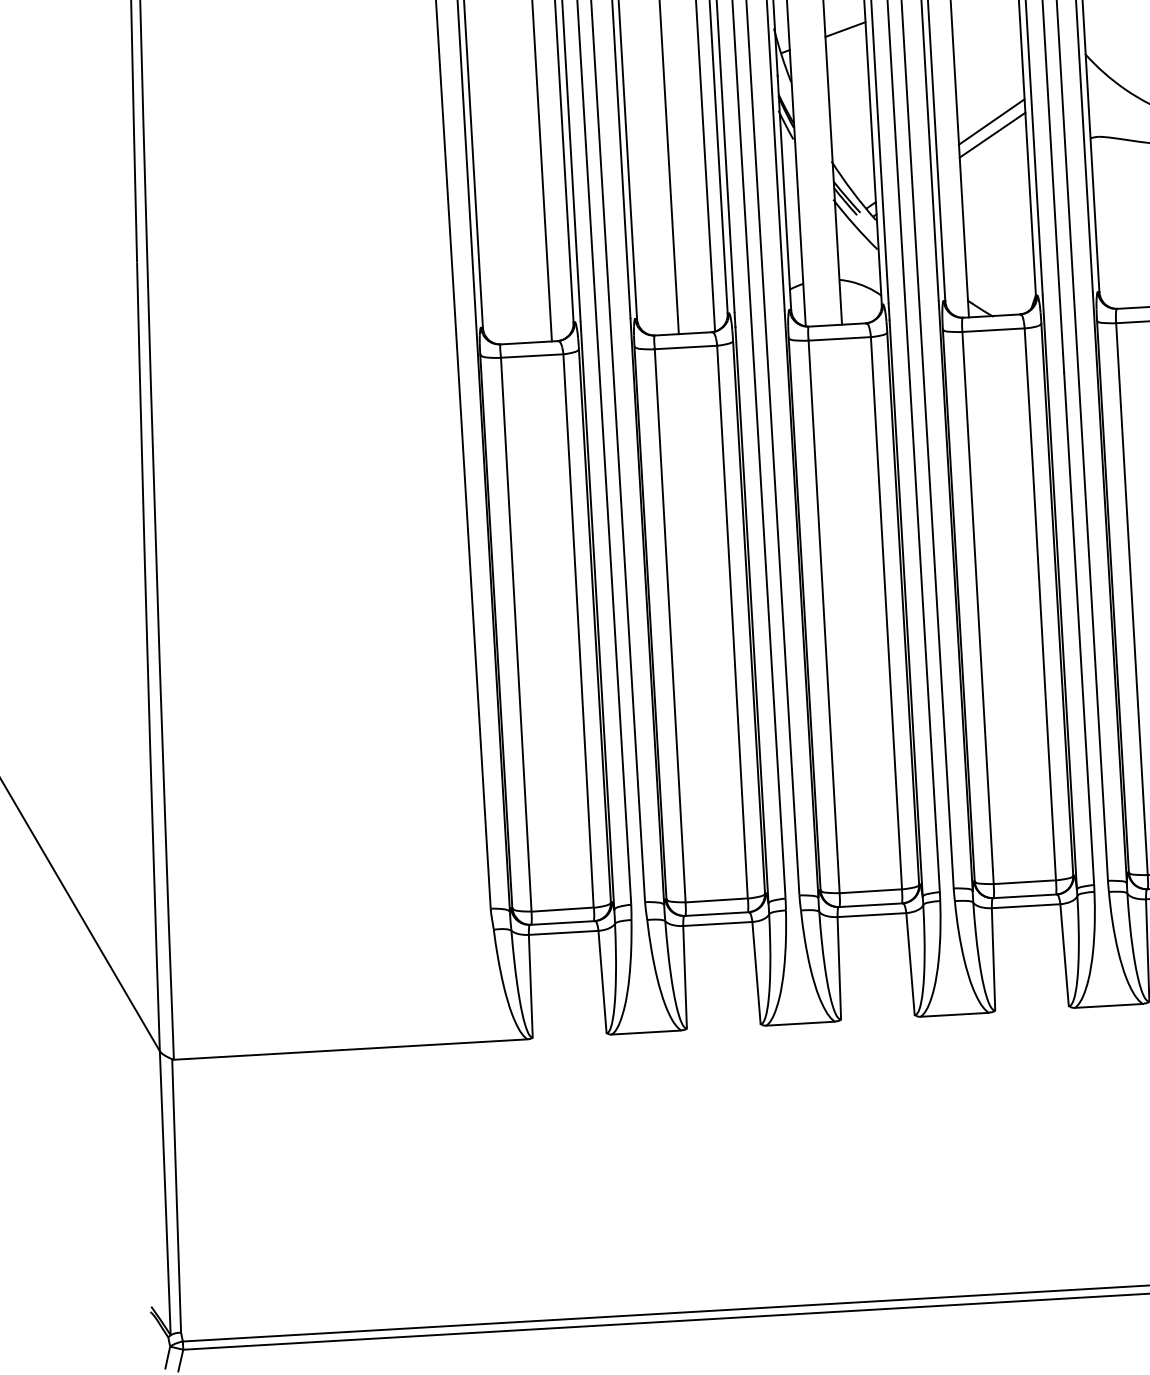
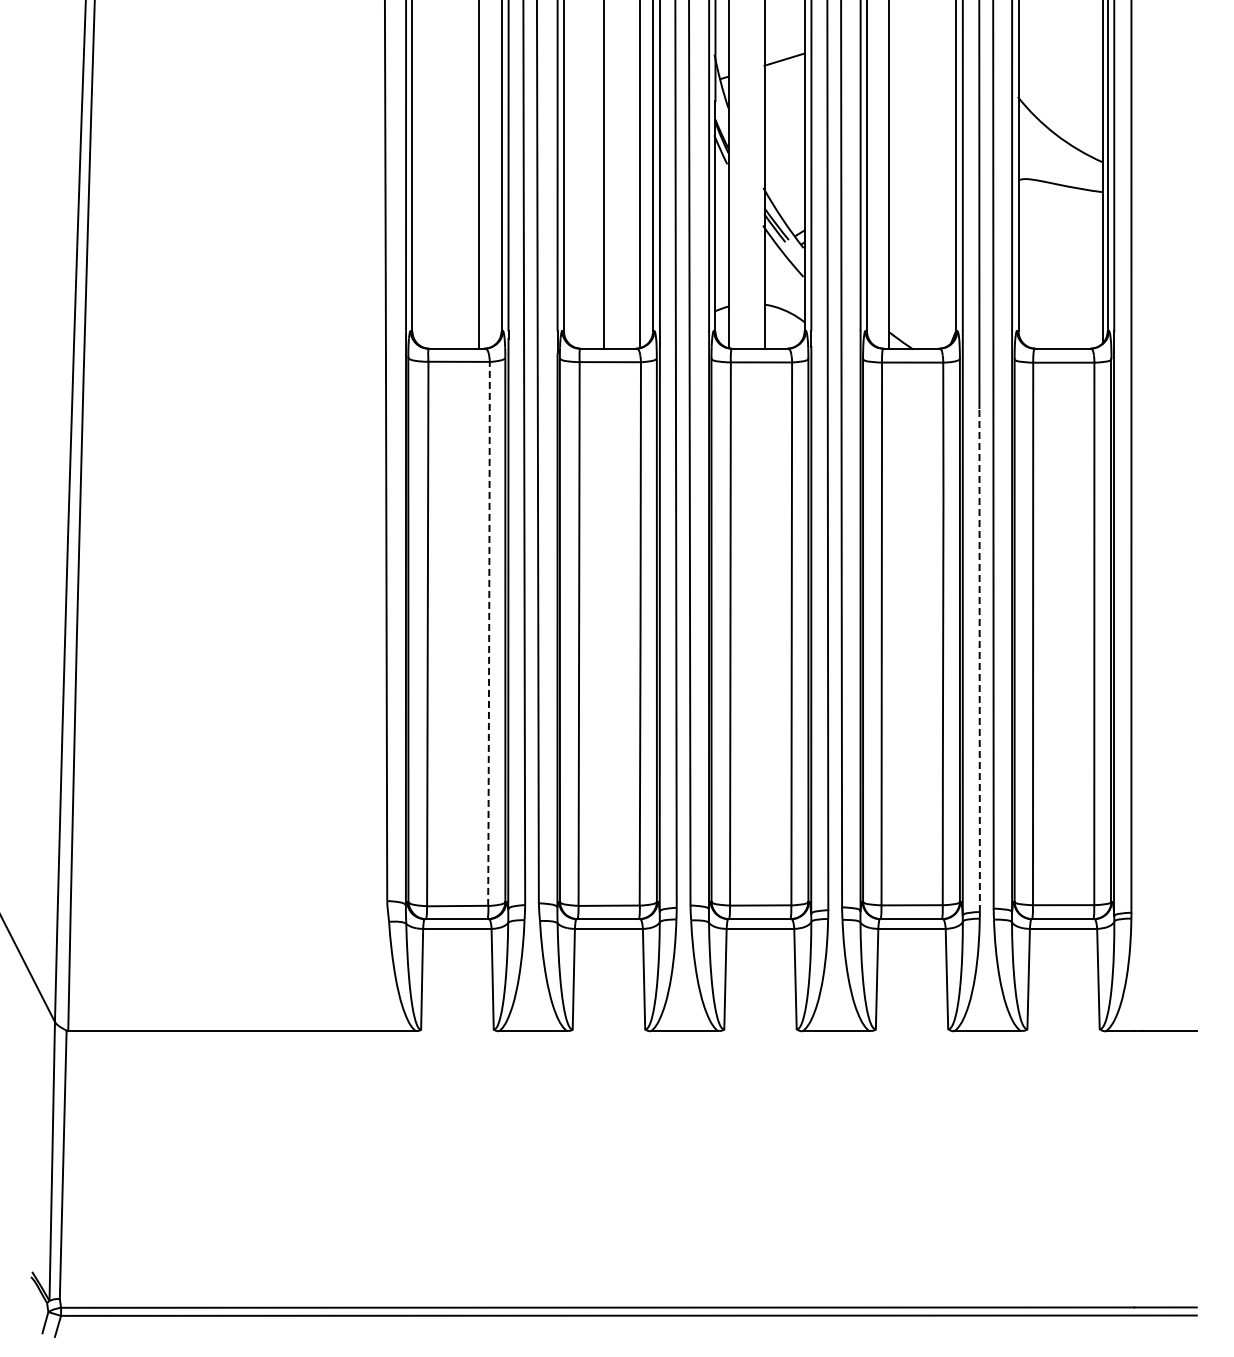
line: (991, 122) -> (922, 158), removed
line: (992, 135) -> (922, 171), removed
line: (1079, 629) -> (979, 660), solid -> dashed
arc: (579, 630) -> (489, 633), solid -> dashed

